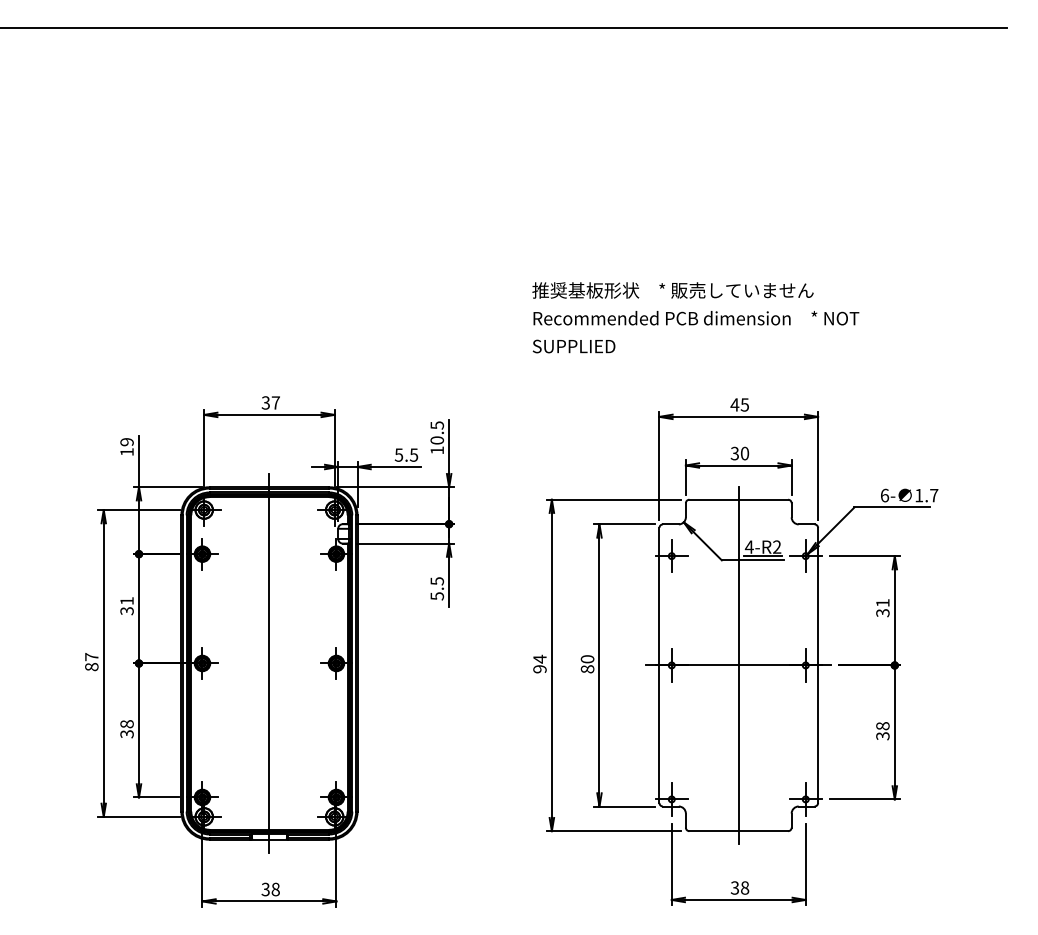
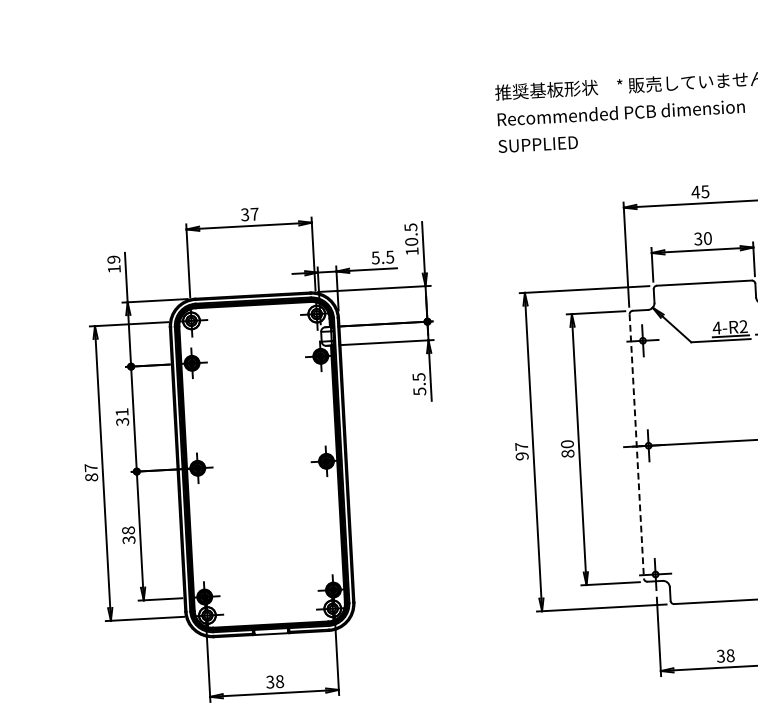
text: (539, 658) -> (521, 446), 94 -> 97
line: (269, 663) -> (262, 464), removed
line: (659, 665) -> (636, 446), solid -> dashed
line: (738, 665) -> (712, 442), removed

